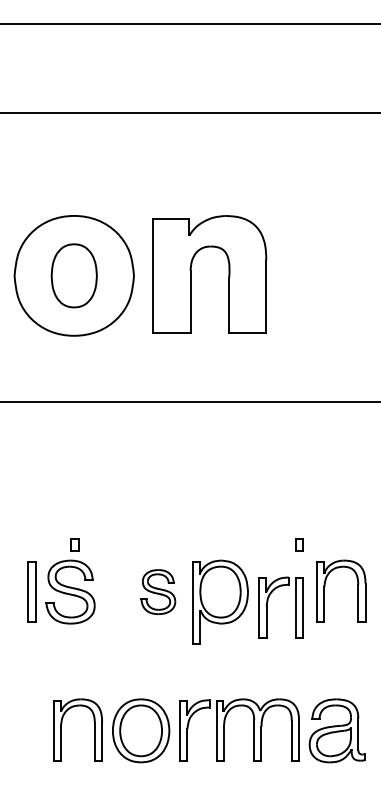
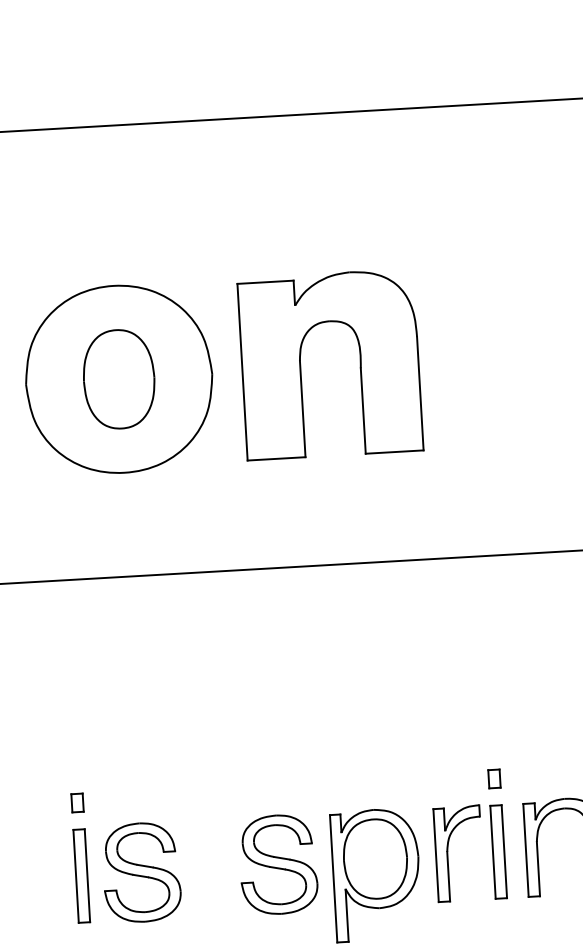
part: (74, 544) -> (76, 801), moved
part: (158, 591) -> (278, 863), size x1.43
part: (268, 602) -> (449, 846), moved

